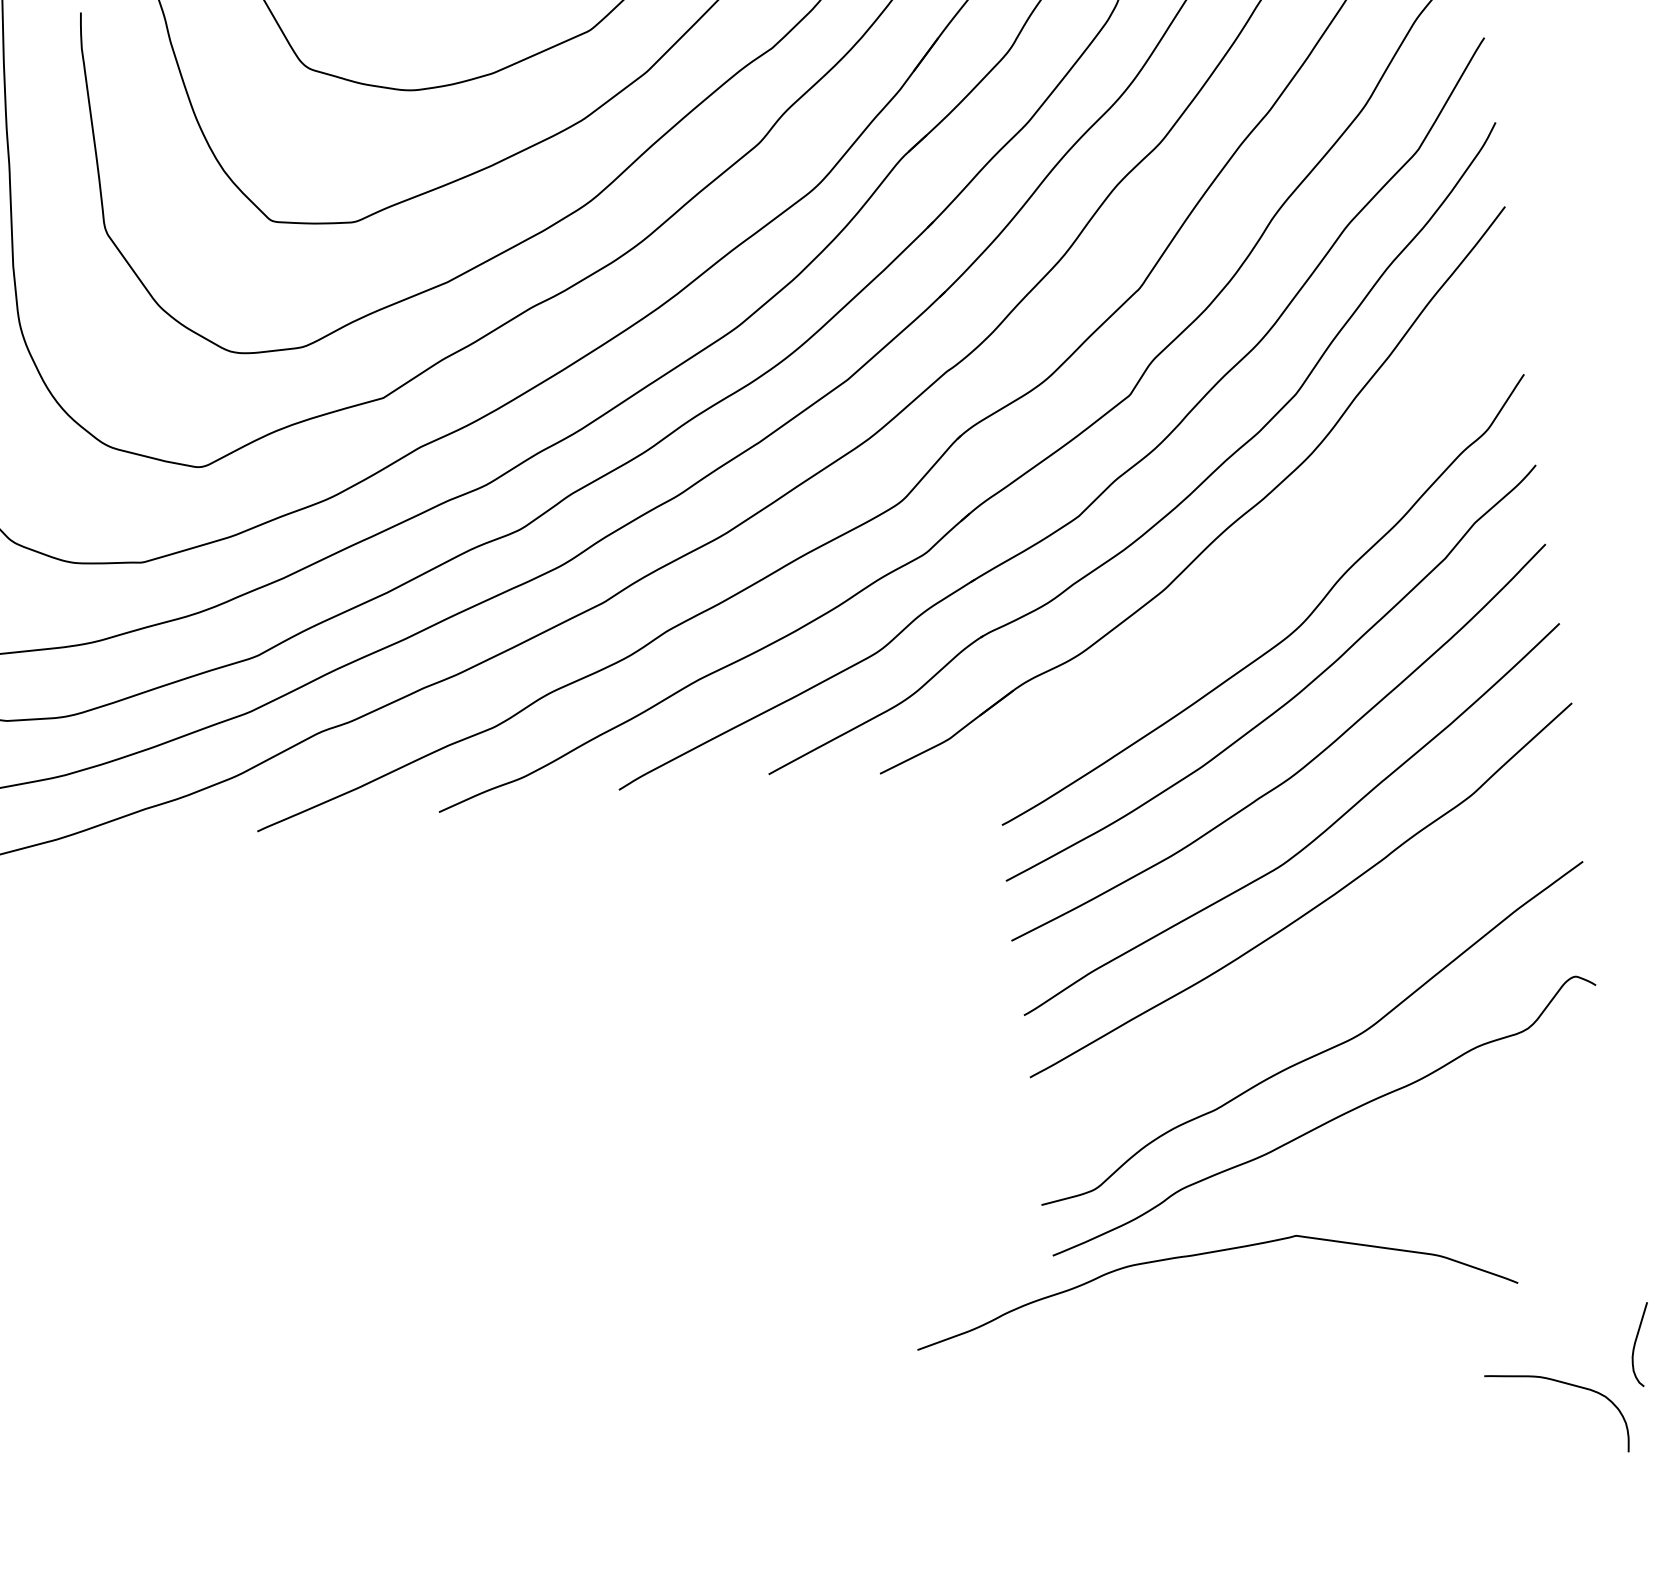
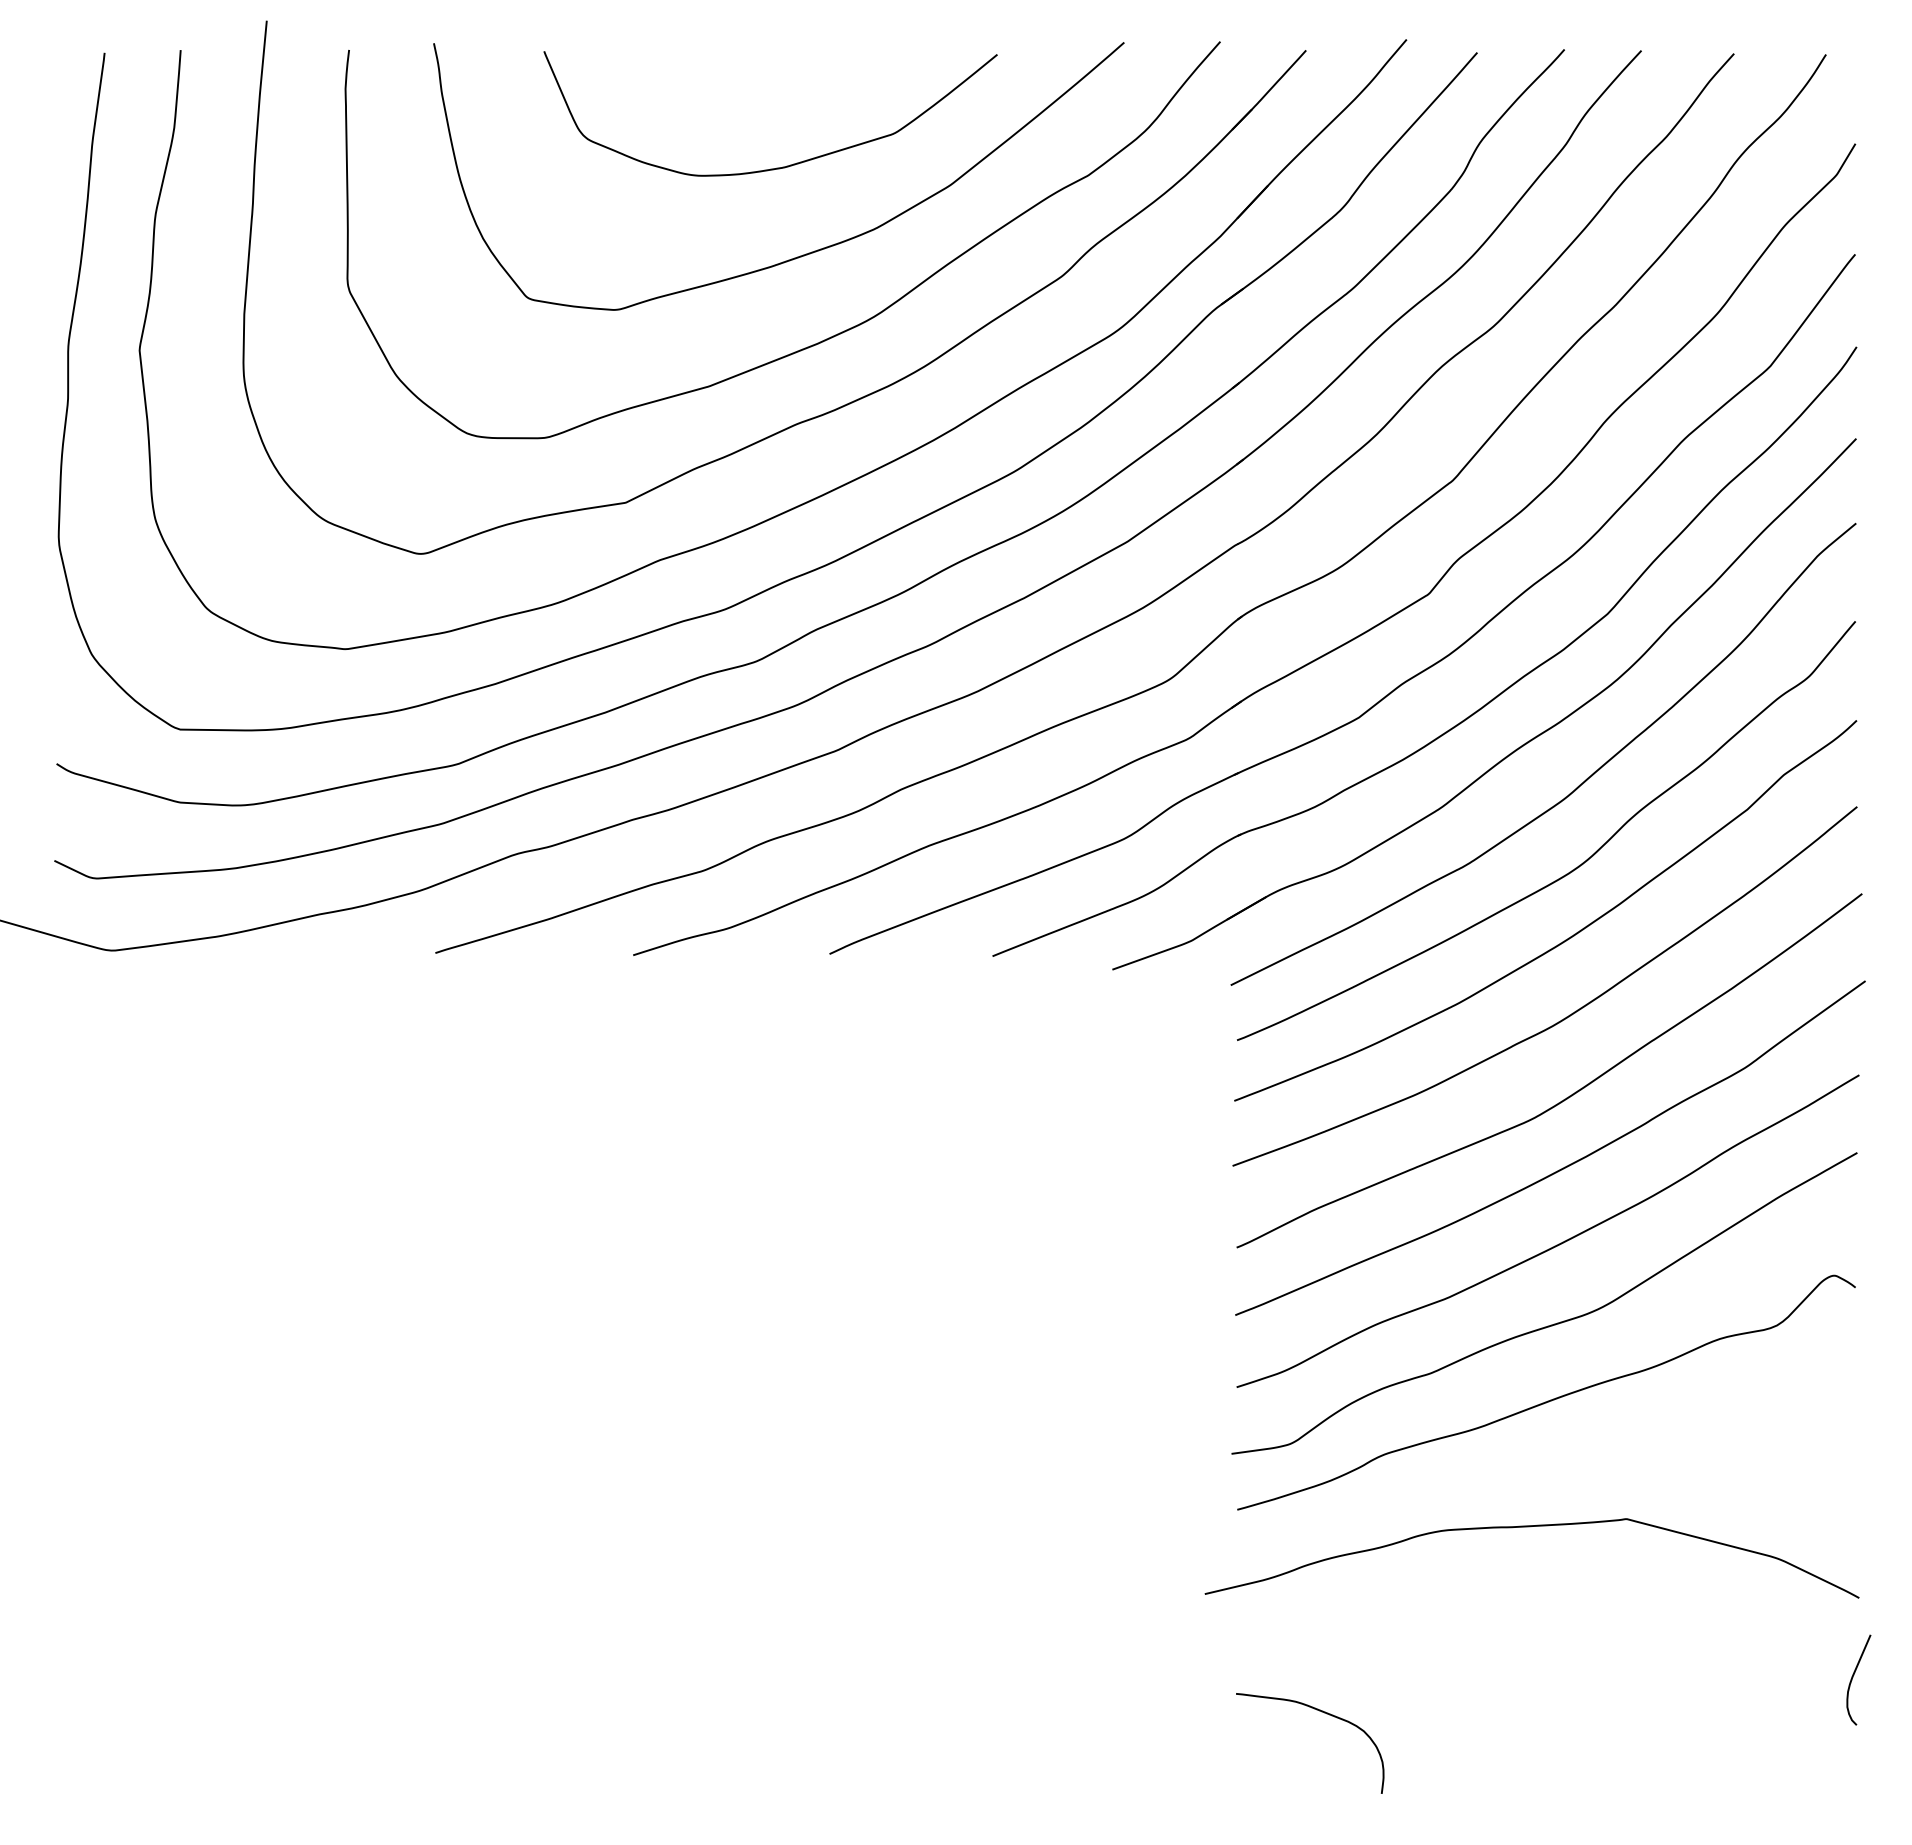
curve: (1286, 555) -> (1577, 786), added
curve: (1315, 979) -> (1554, 1245), added
curve: (1208, 1253) -> (1530, 1527), moved
curve: (1564, 1384) -> (1321, 1712), moved

